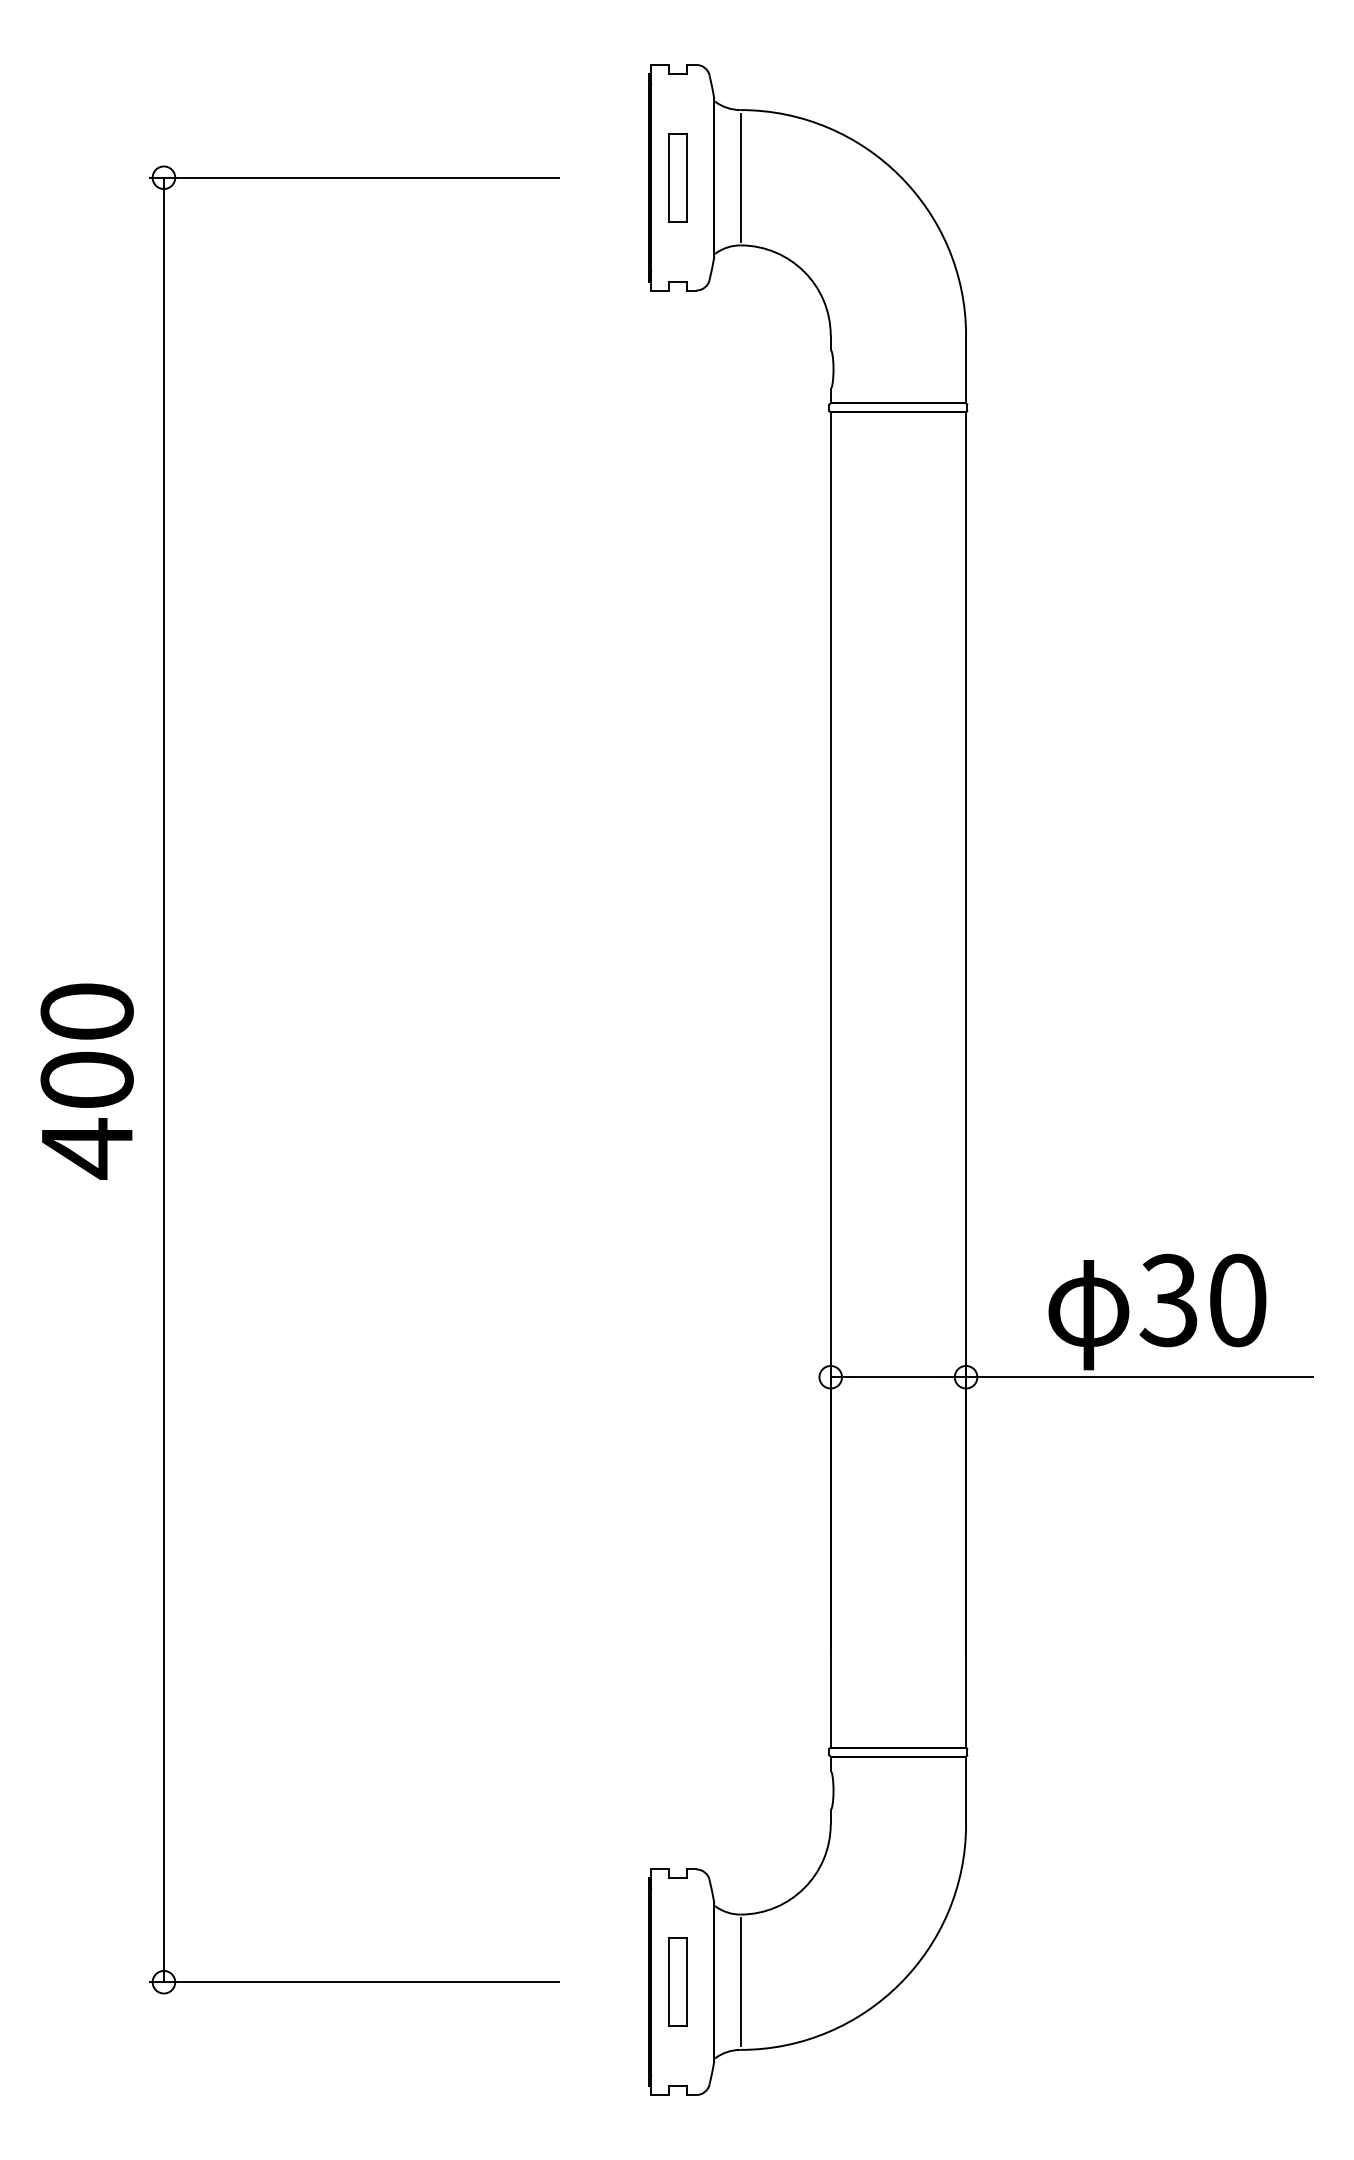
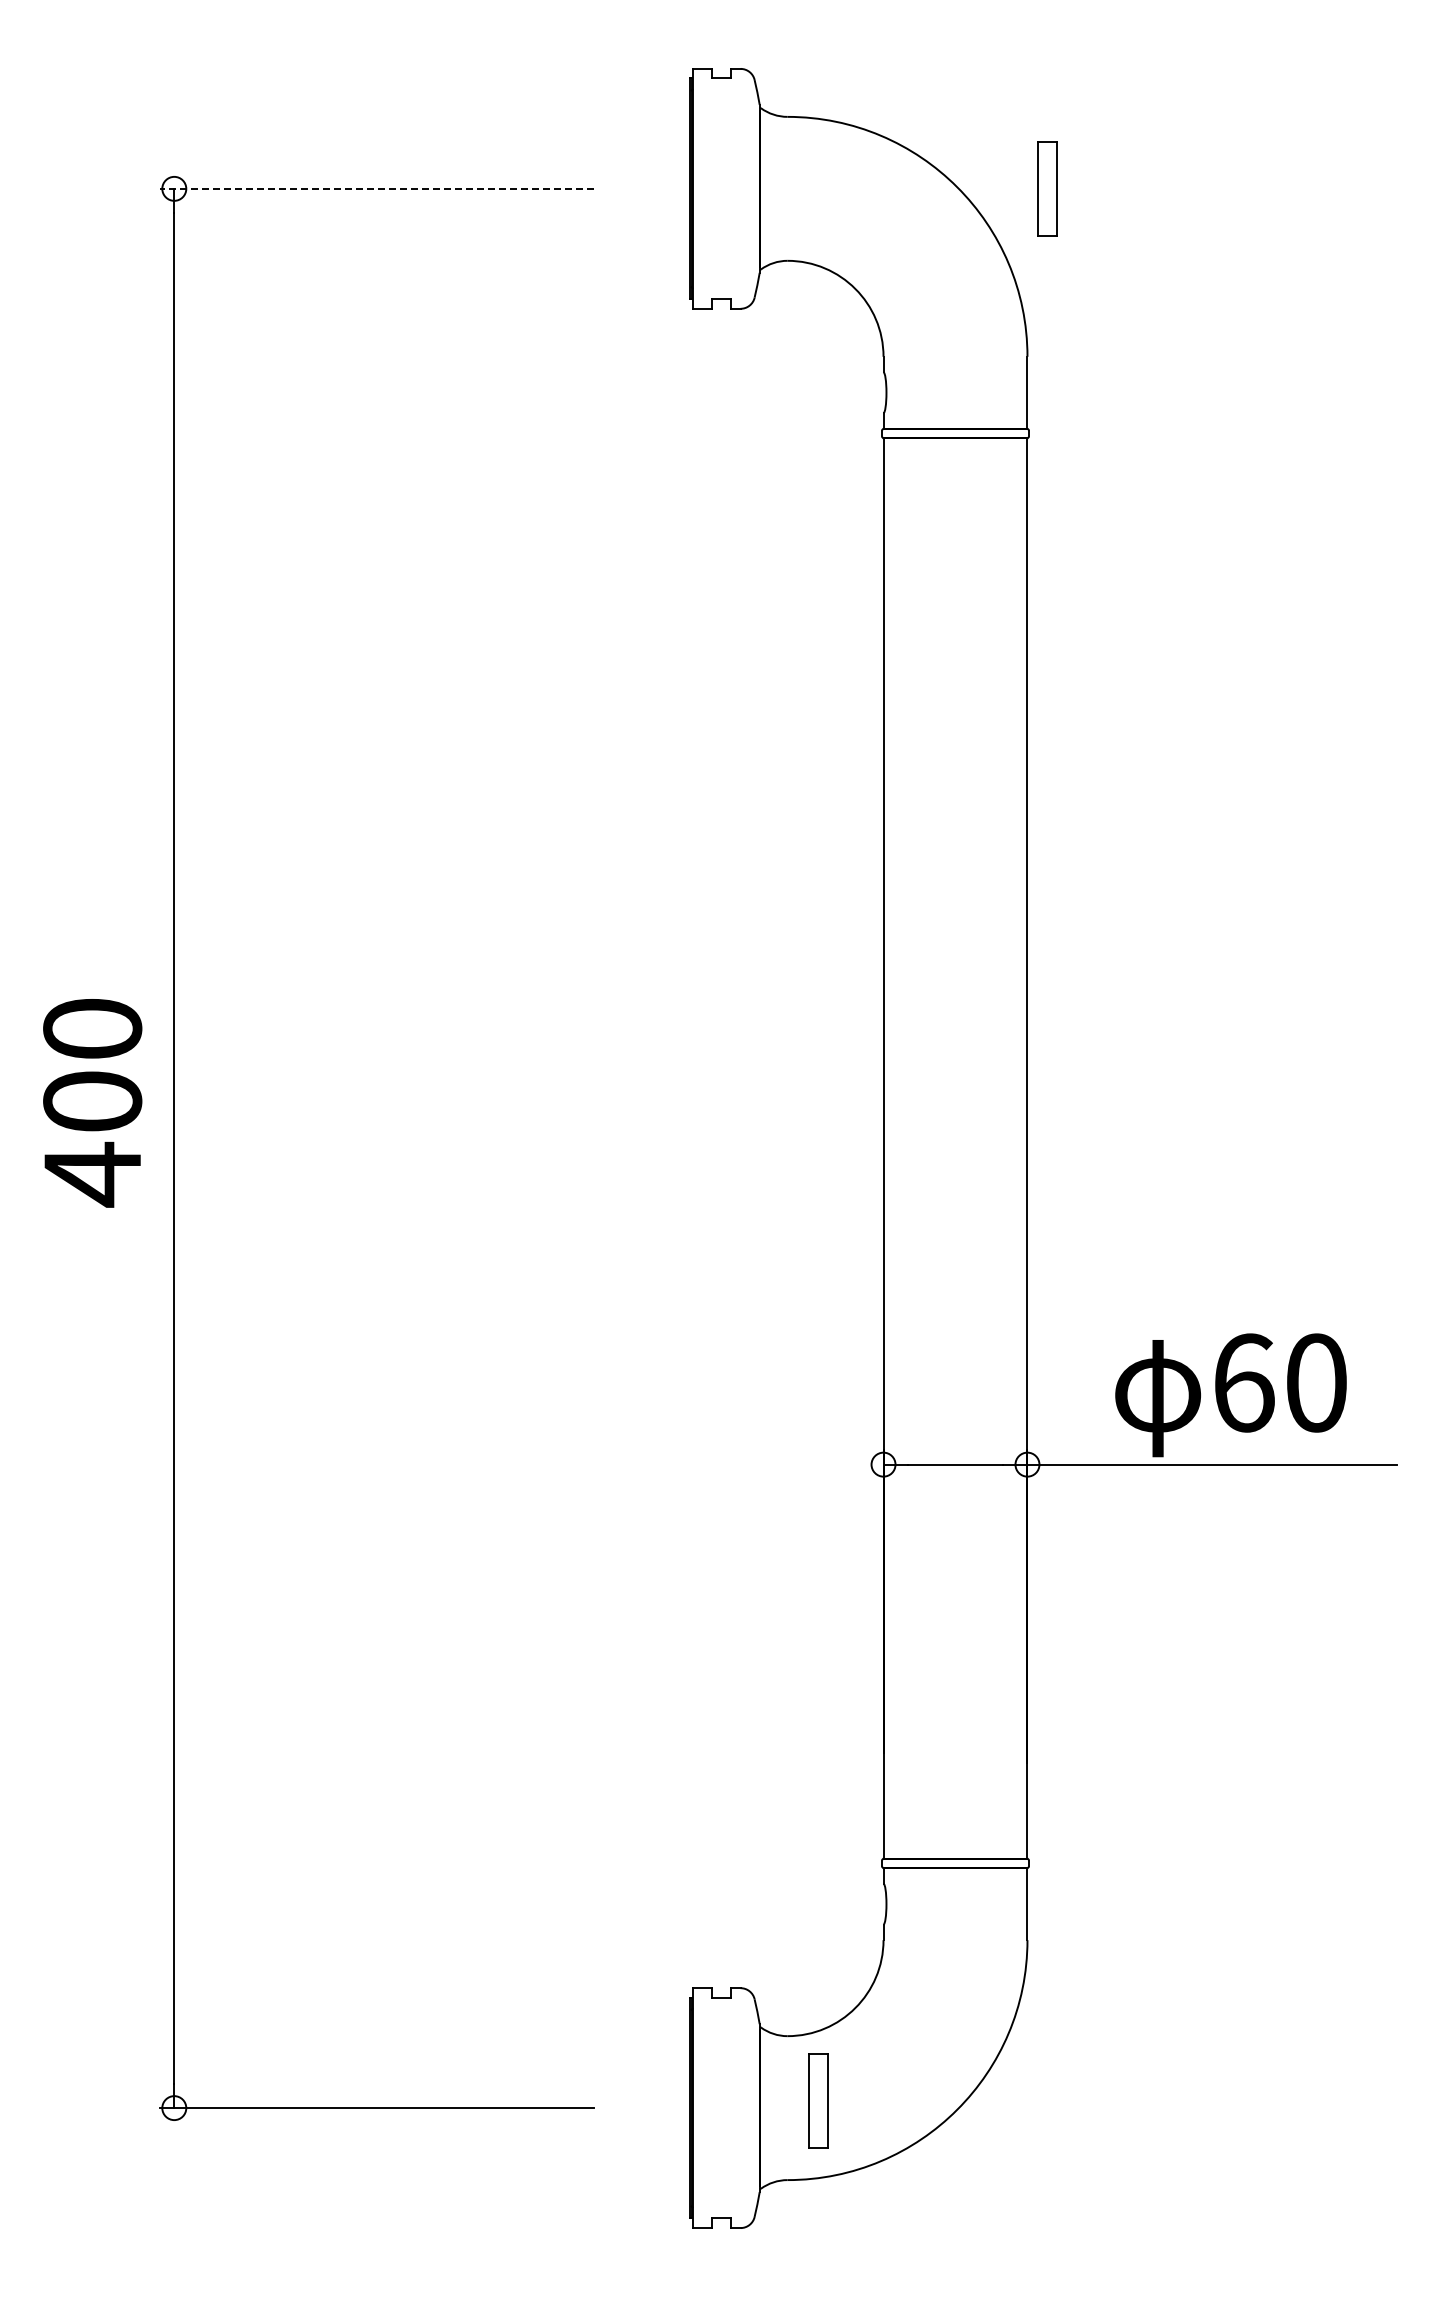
line: (354, 177) -> (376, 188), solid -> dashed
part: (678, 177) -> (1047, 188), moved
line: (740, 177) -> (787, 188), removed
text: (87, 1081) -> (92, 1103), moved
text: (1169, 1300) -> (1243, 1382), 30 -> 60
part: (678, 1981) -> (818, 2100), moved
line: (740, 1981) -> (787, 2107), removed

